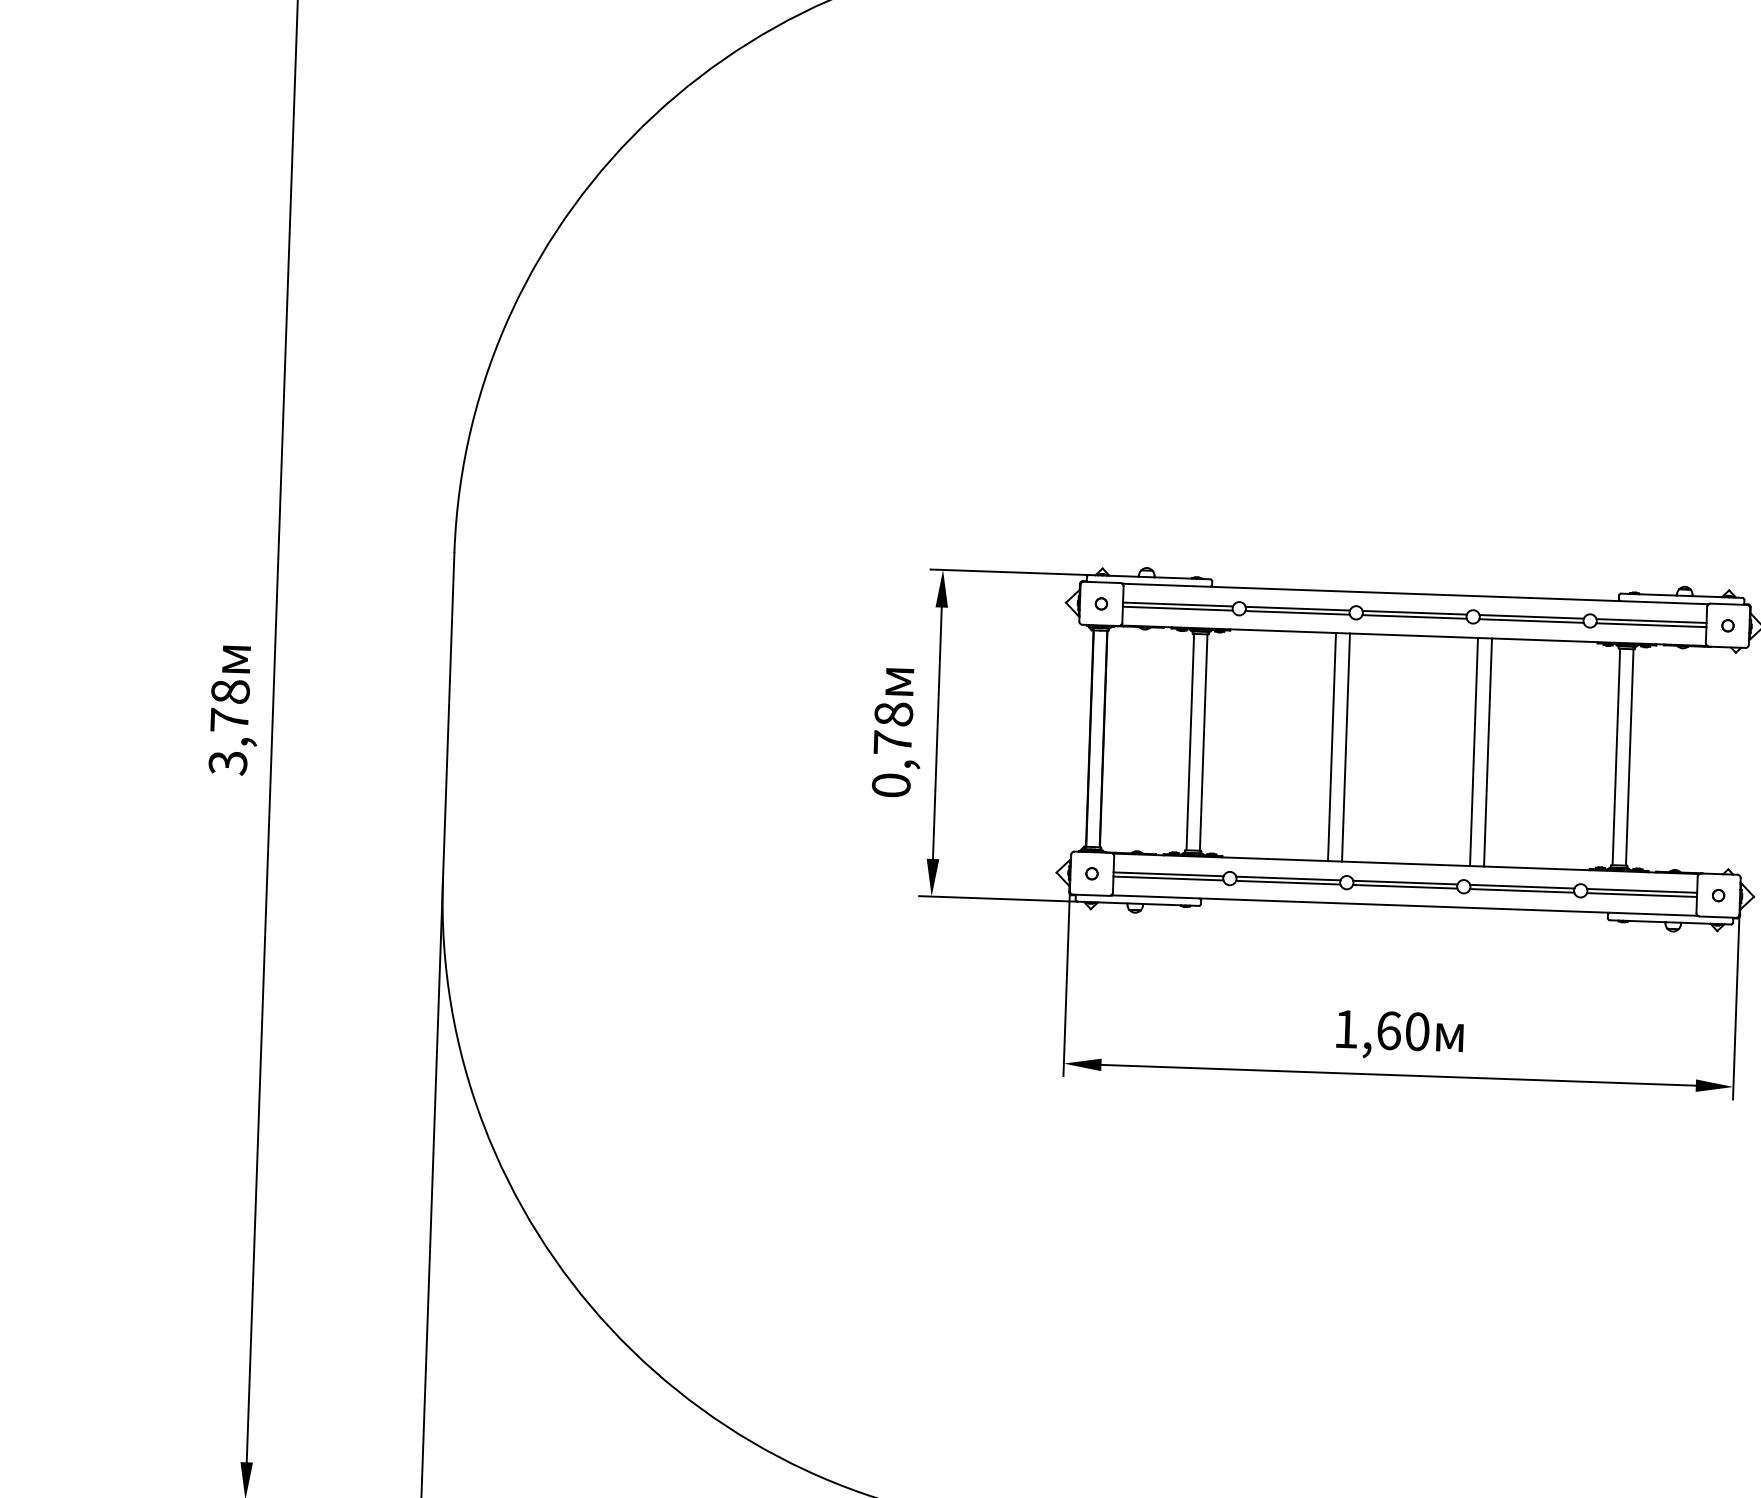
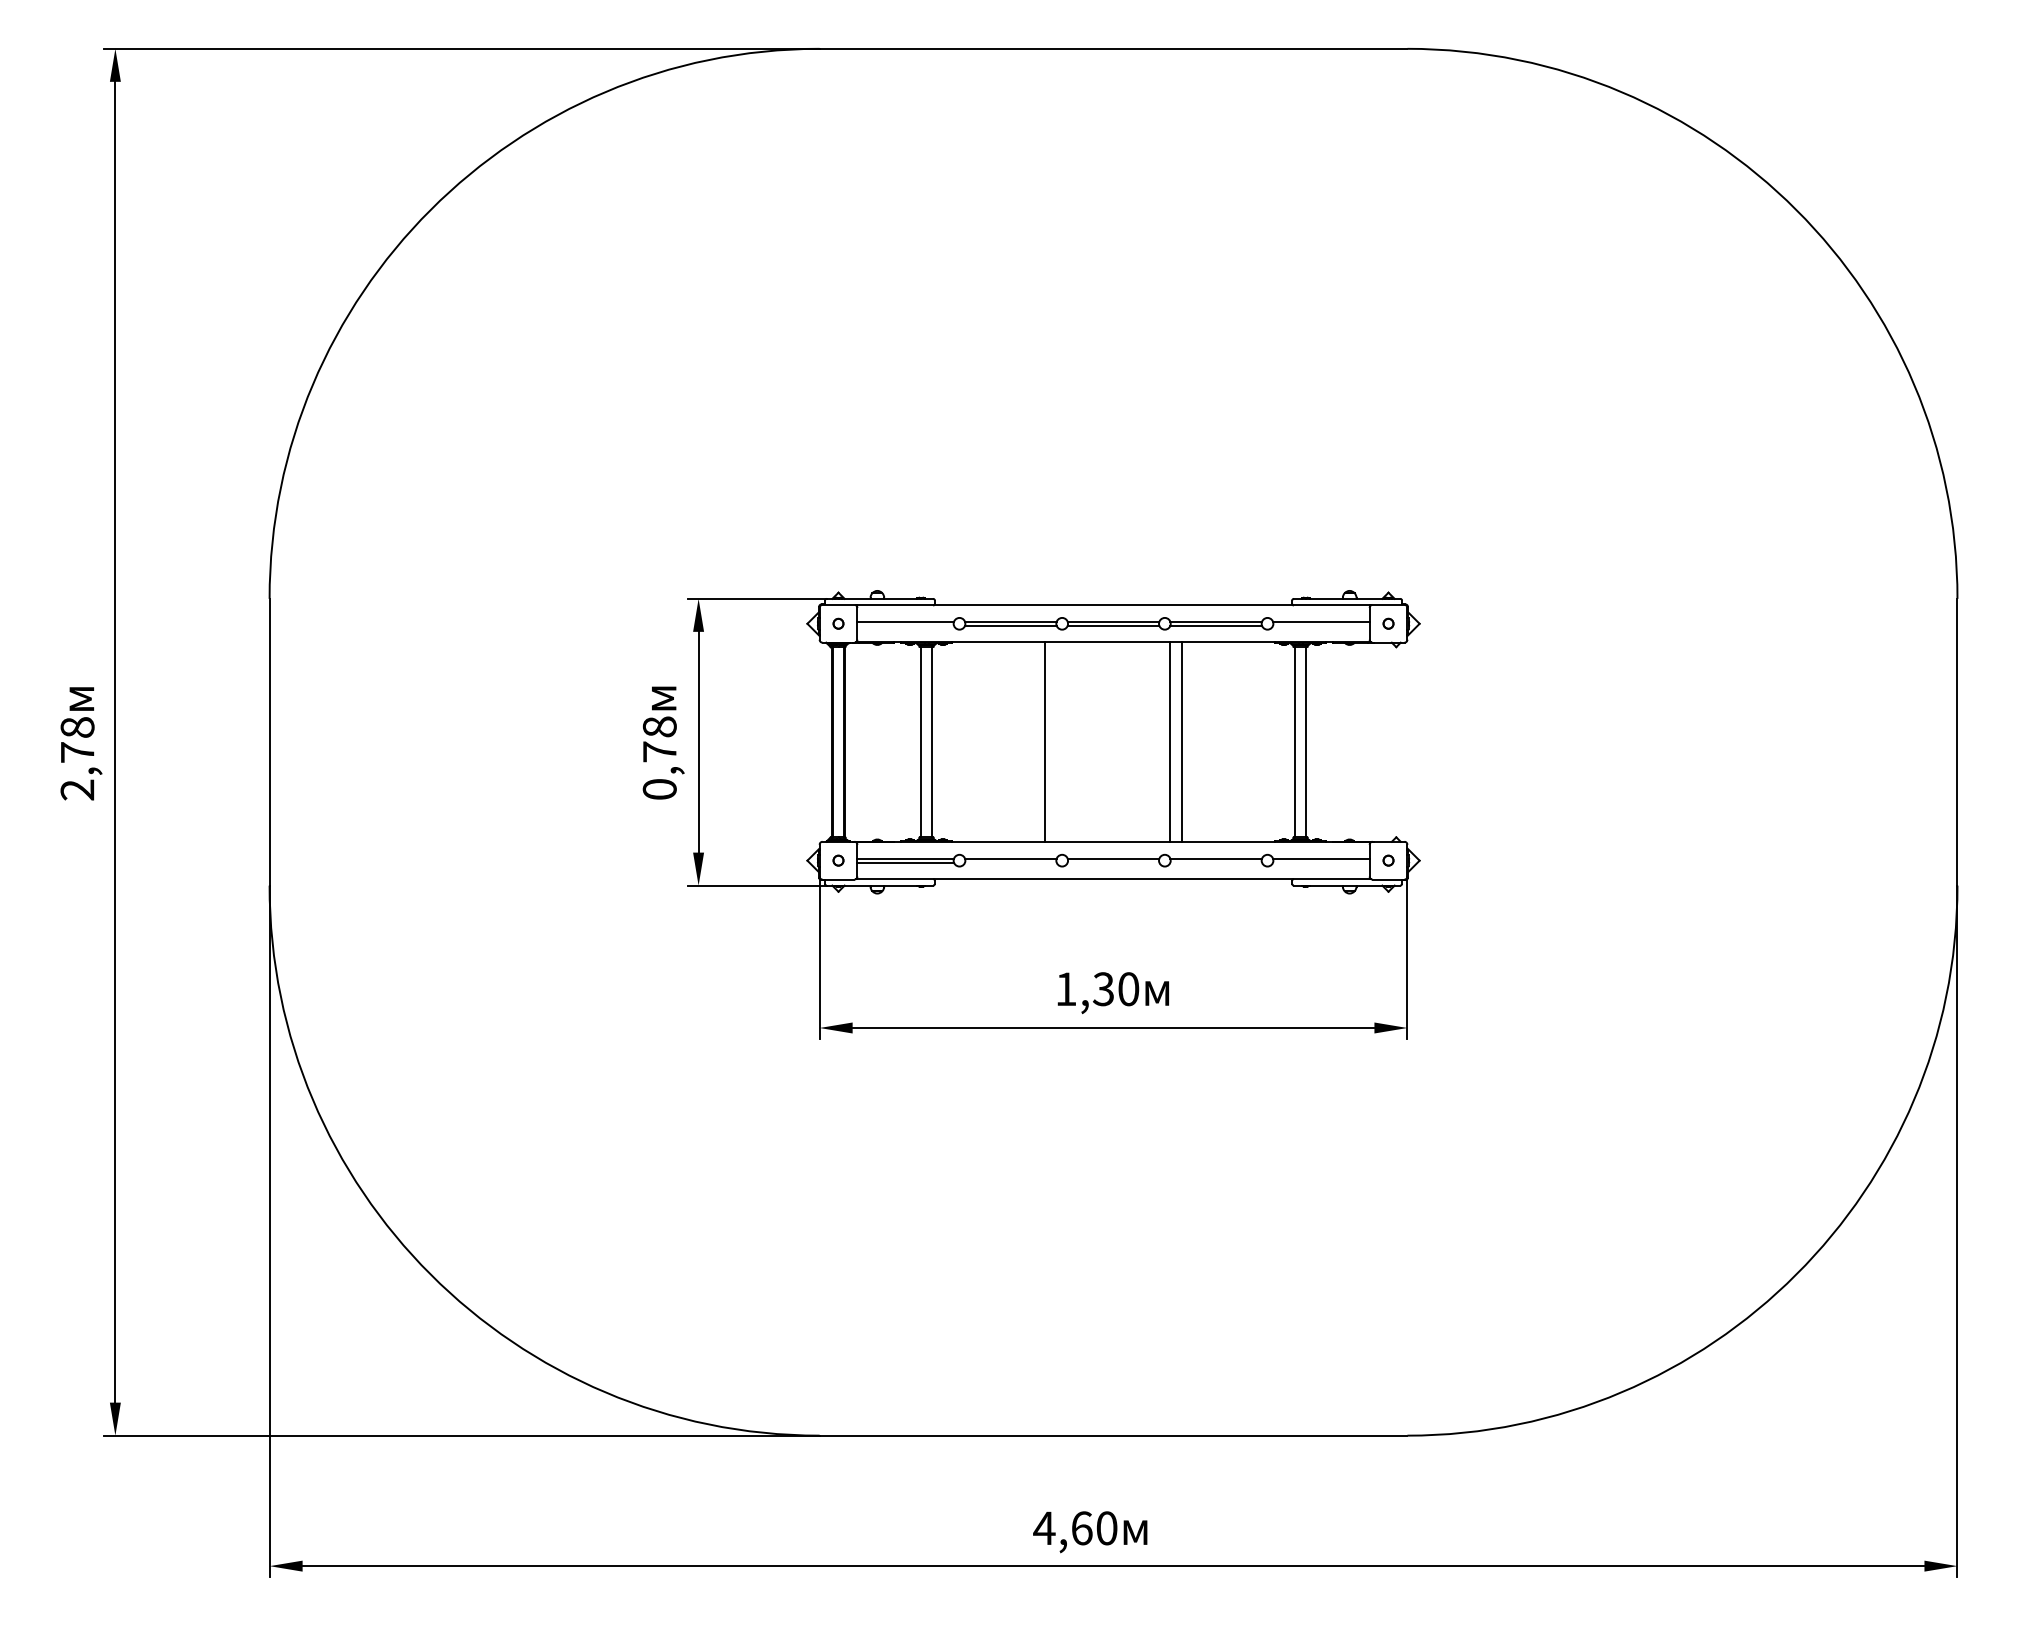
line: (1177, 608) -> (905, 625), removed
line: (1651, 625) -> (1321, 625), removed
line: (1346, 747) -> (1057, 742), removed
text: (227, 762) -> (77, 789), 3,78 -> 2,78
line: (1287, 882) -> (1010, 862), removed
line: (1405, 886) -> (1113, 862), removed
line: (1521, 890) -> (1215, 862), removed
line: (1642, 895) -> (1321, 862), removed
text: (1388, 1031) -> (1103, 989), 1,60 -> 1,30

